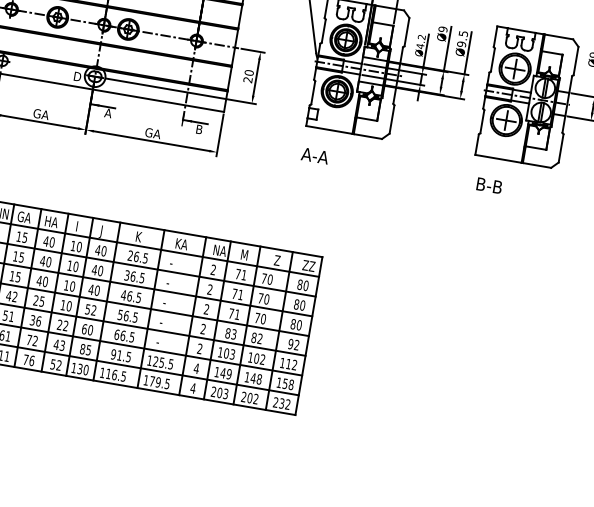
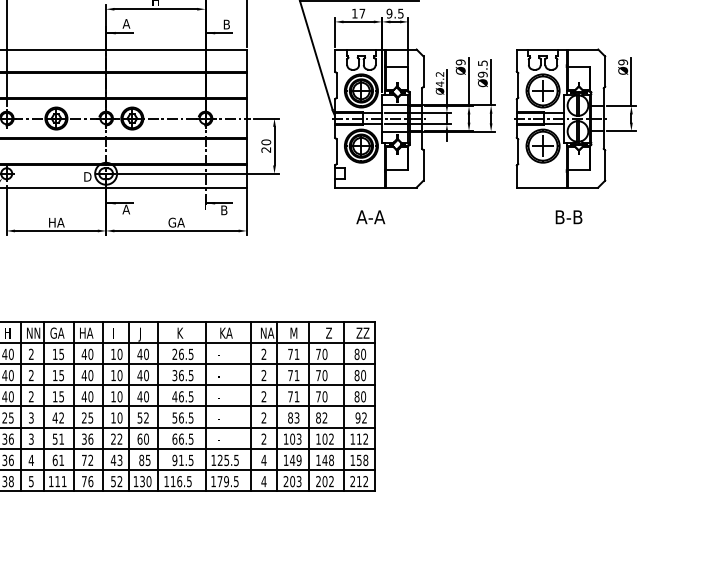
text: (41, 114) -> (56, 222), GA -> HA
text: (314, 156) -> (370, 217), moved
text: (488, 185) -> (568, 217), moved
text: (282, 403) -> (359, 481), 232 -> 212

